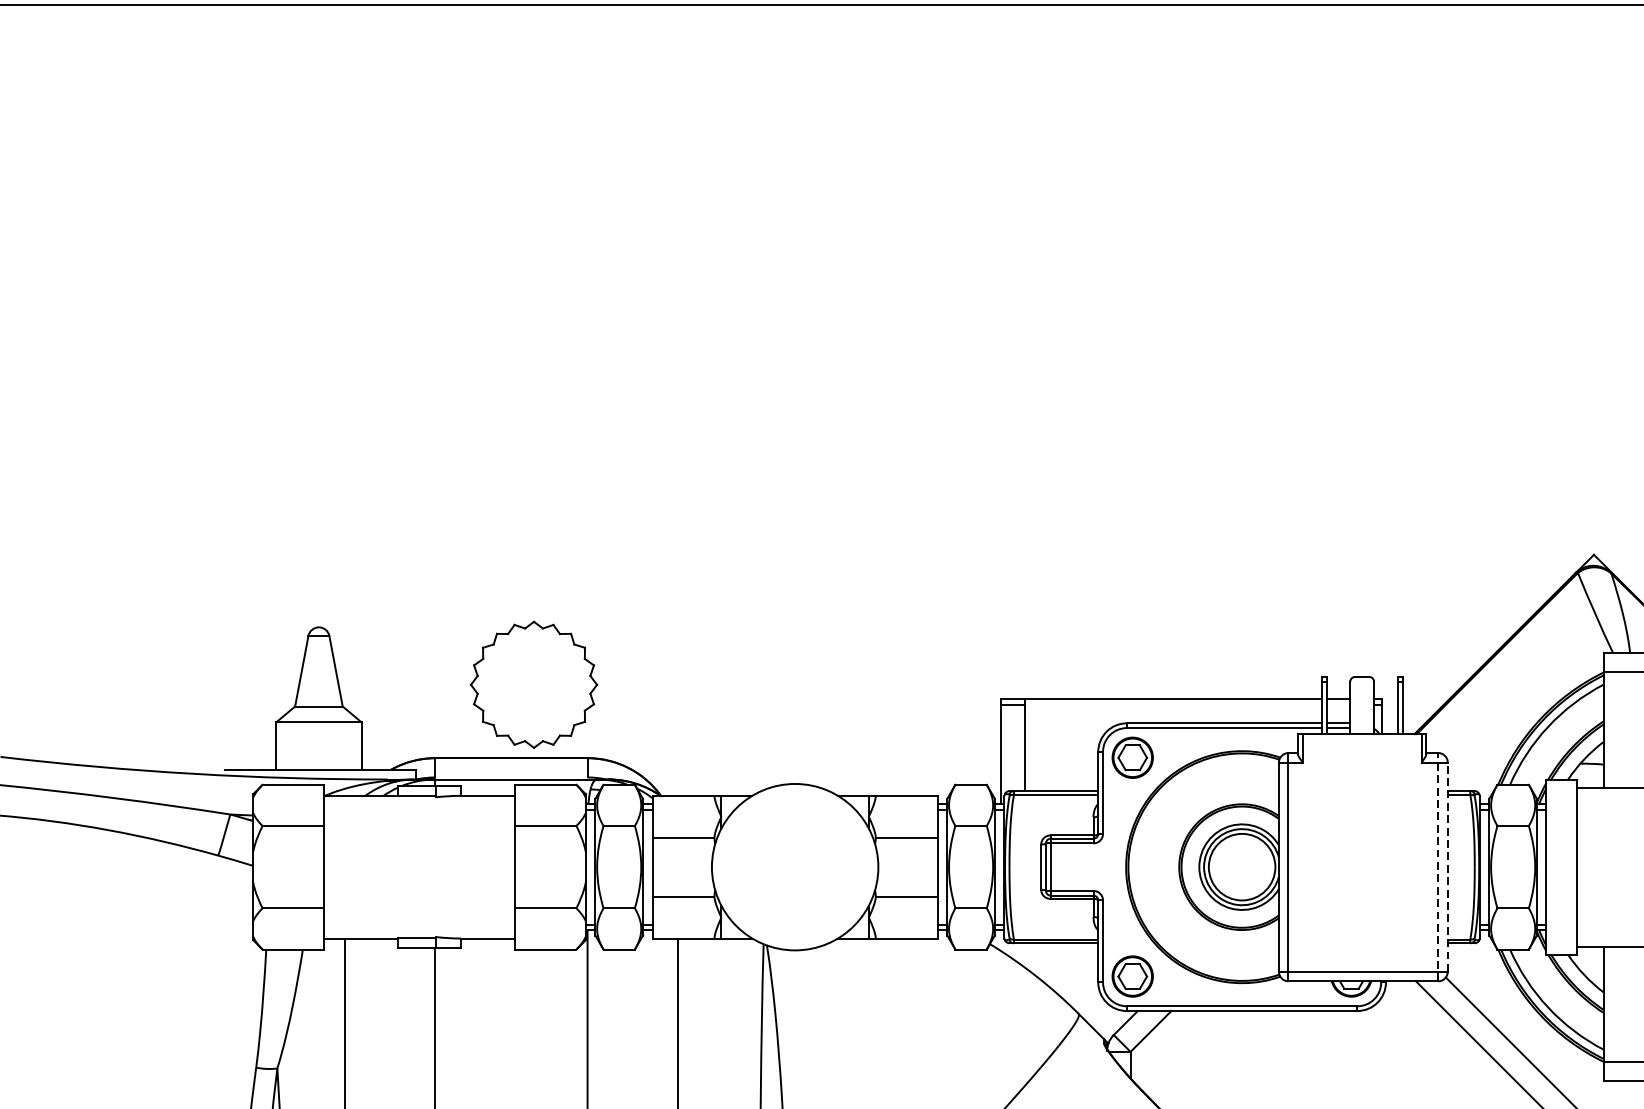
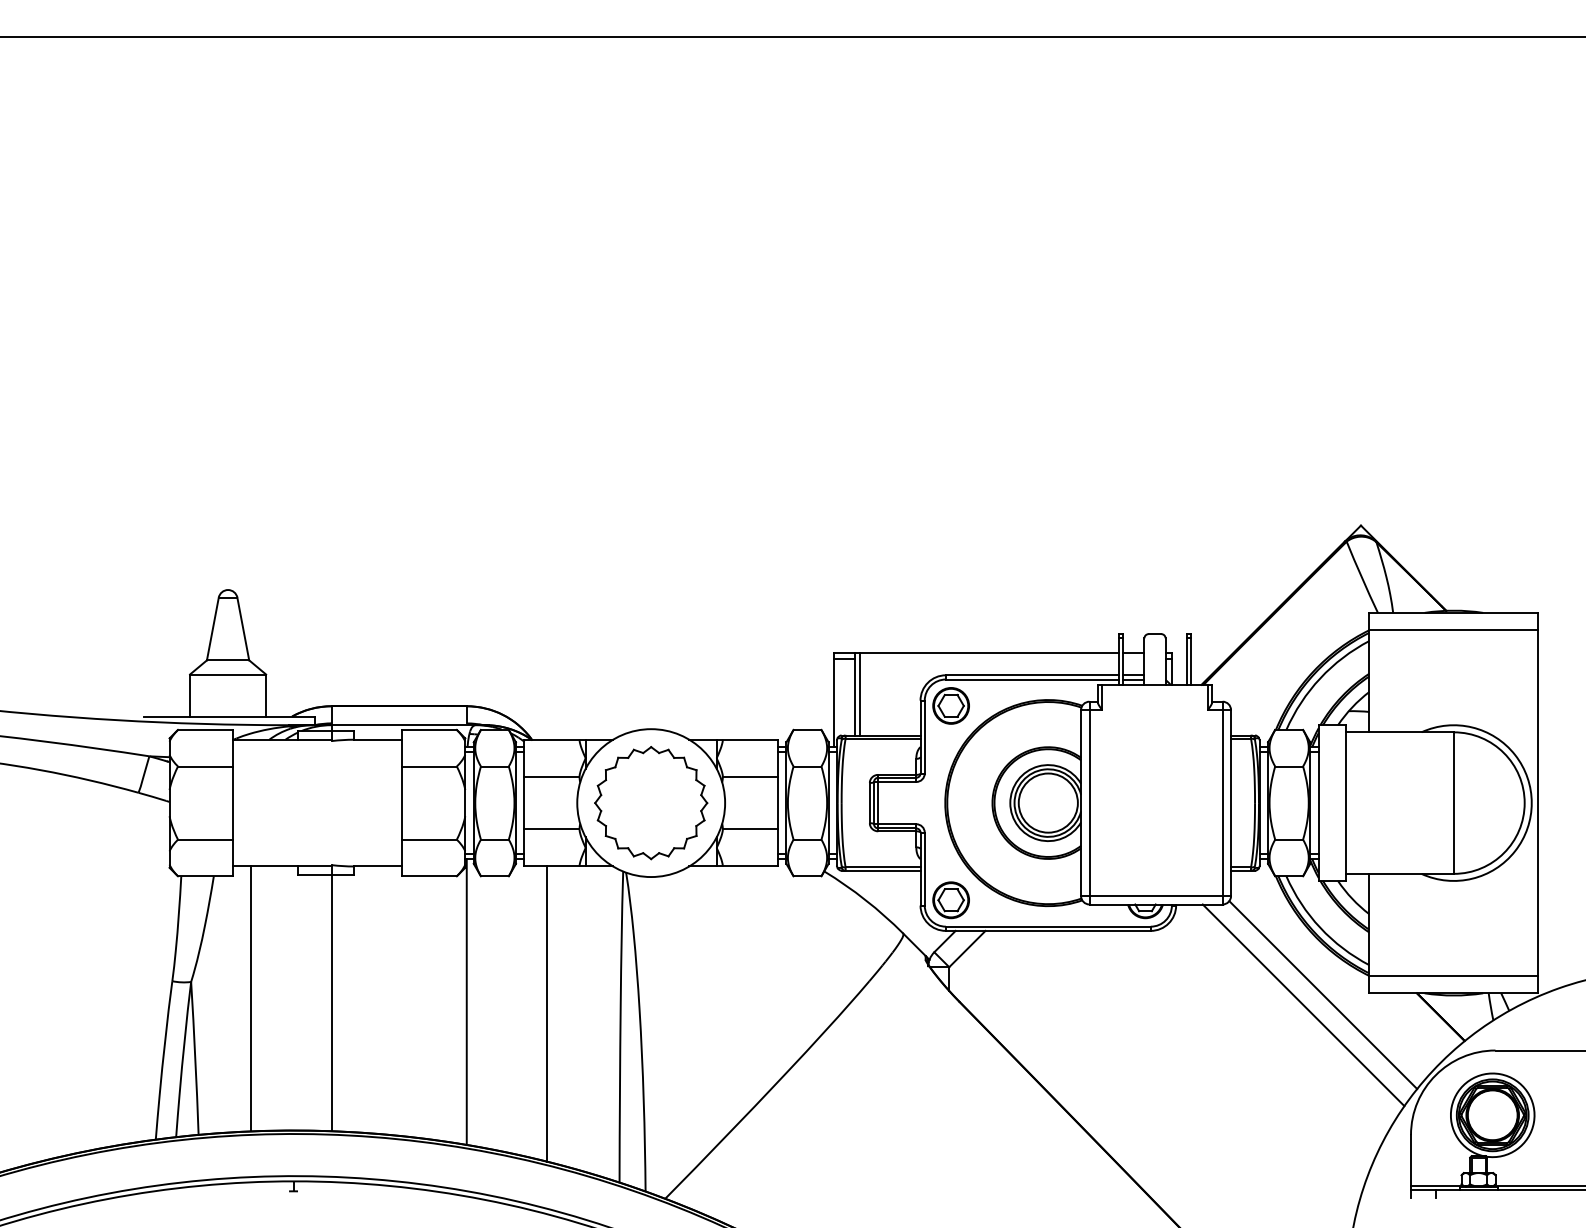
part: (534, 685) -> (651, 803), moved
line: (1029, 744) -> (859, 694), added
line: (1438, 866) -> (1222, 802), dashed -> solid
line: (1448, 867) -> (1231, 803), dashed -> solid

